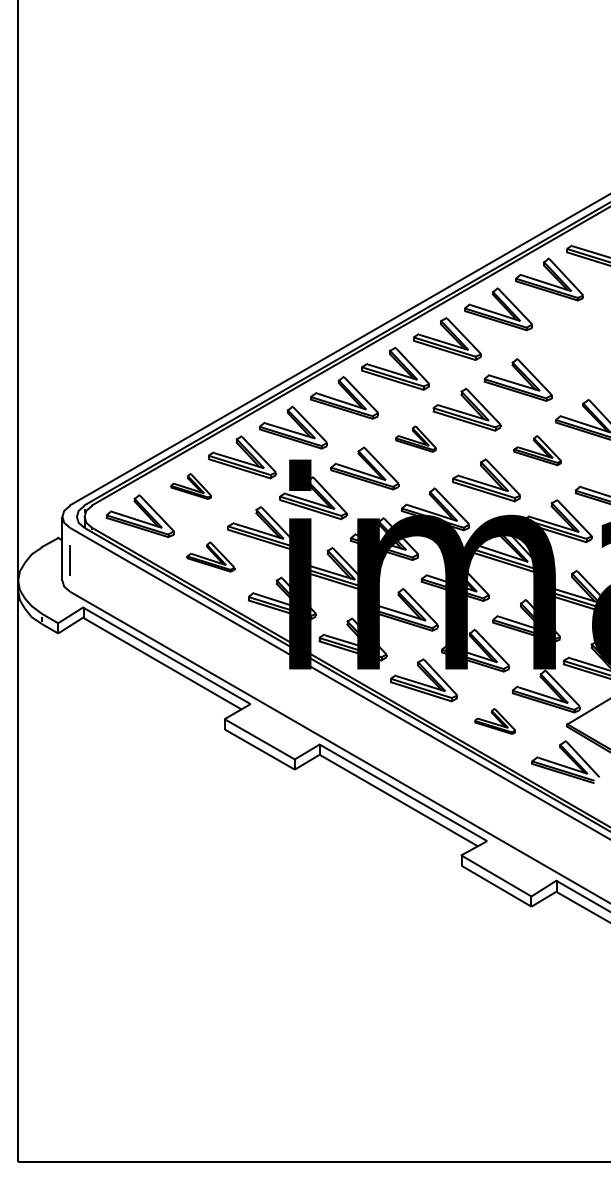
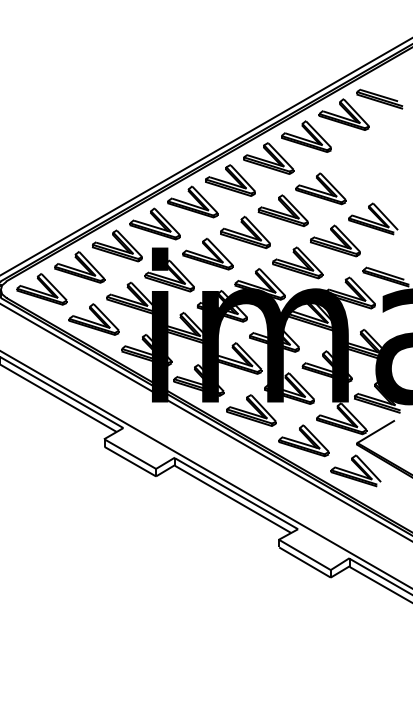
part: (415, 438) -> (245, 231), size x1.67
part: (537, 450) -> (335, 240), size x1.43
part: (190, 486) -> (79, 267), size x1.67
part: (210, 556) -> (93, 319), size x1.43
part: (494, 721) -> (303, 440), size x1.67

